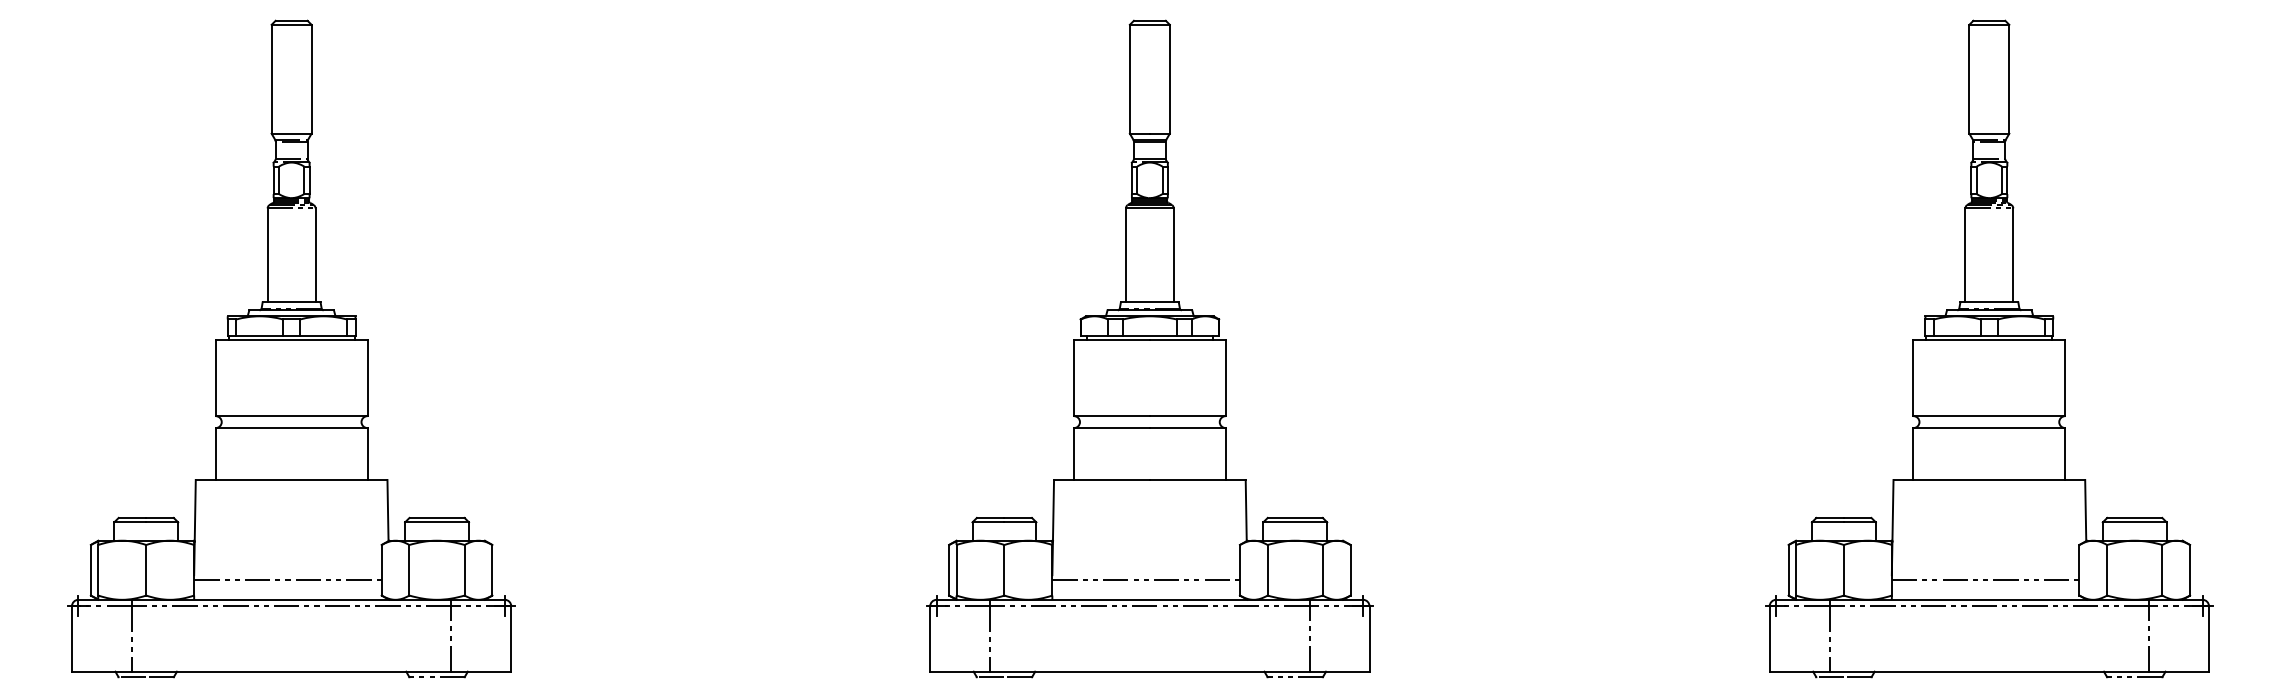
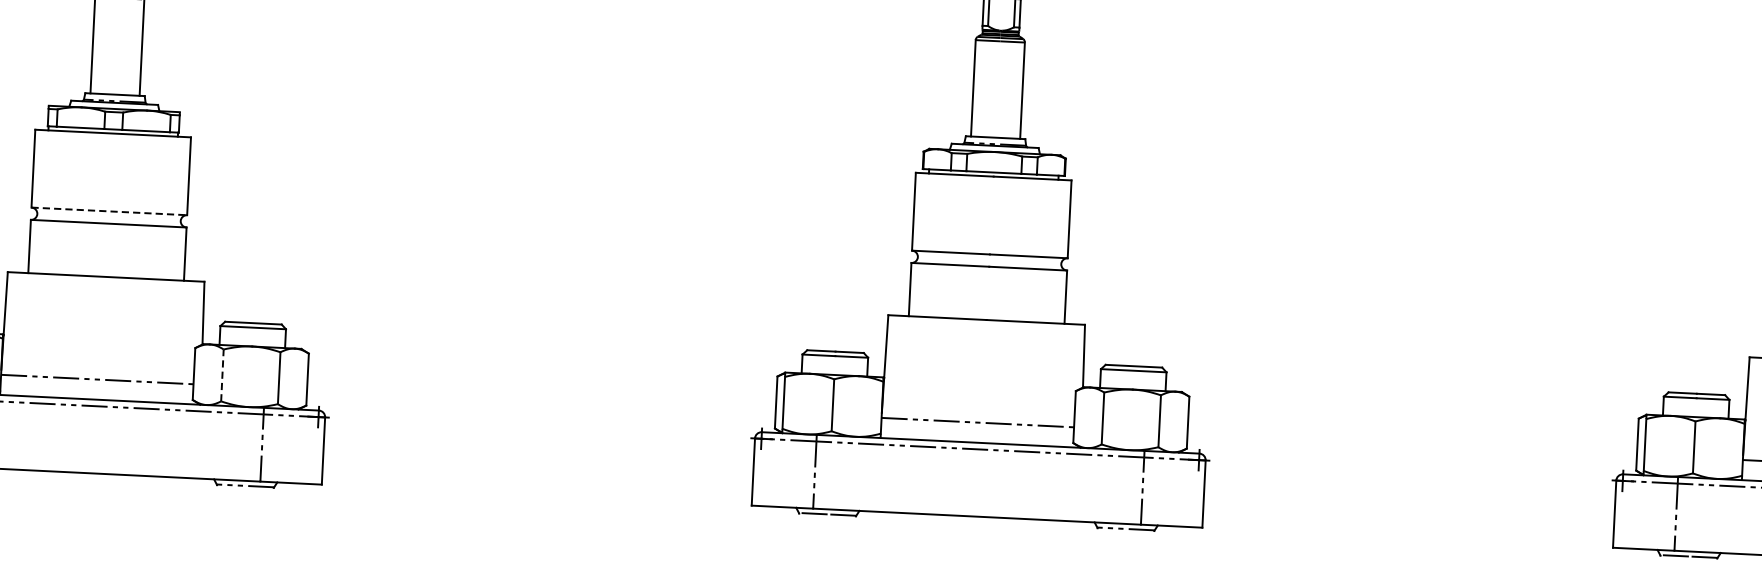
line: (291, 416) -> (109, 211), solid -> dashed
line: (409, 569) -> (222, 374), solid -> dashed

